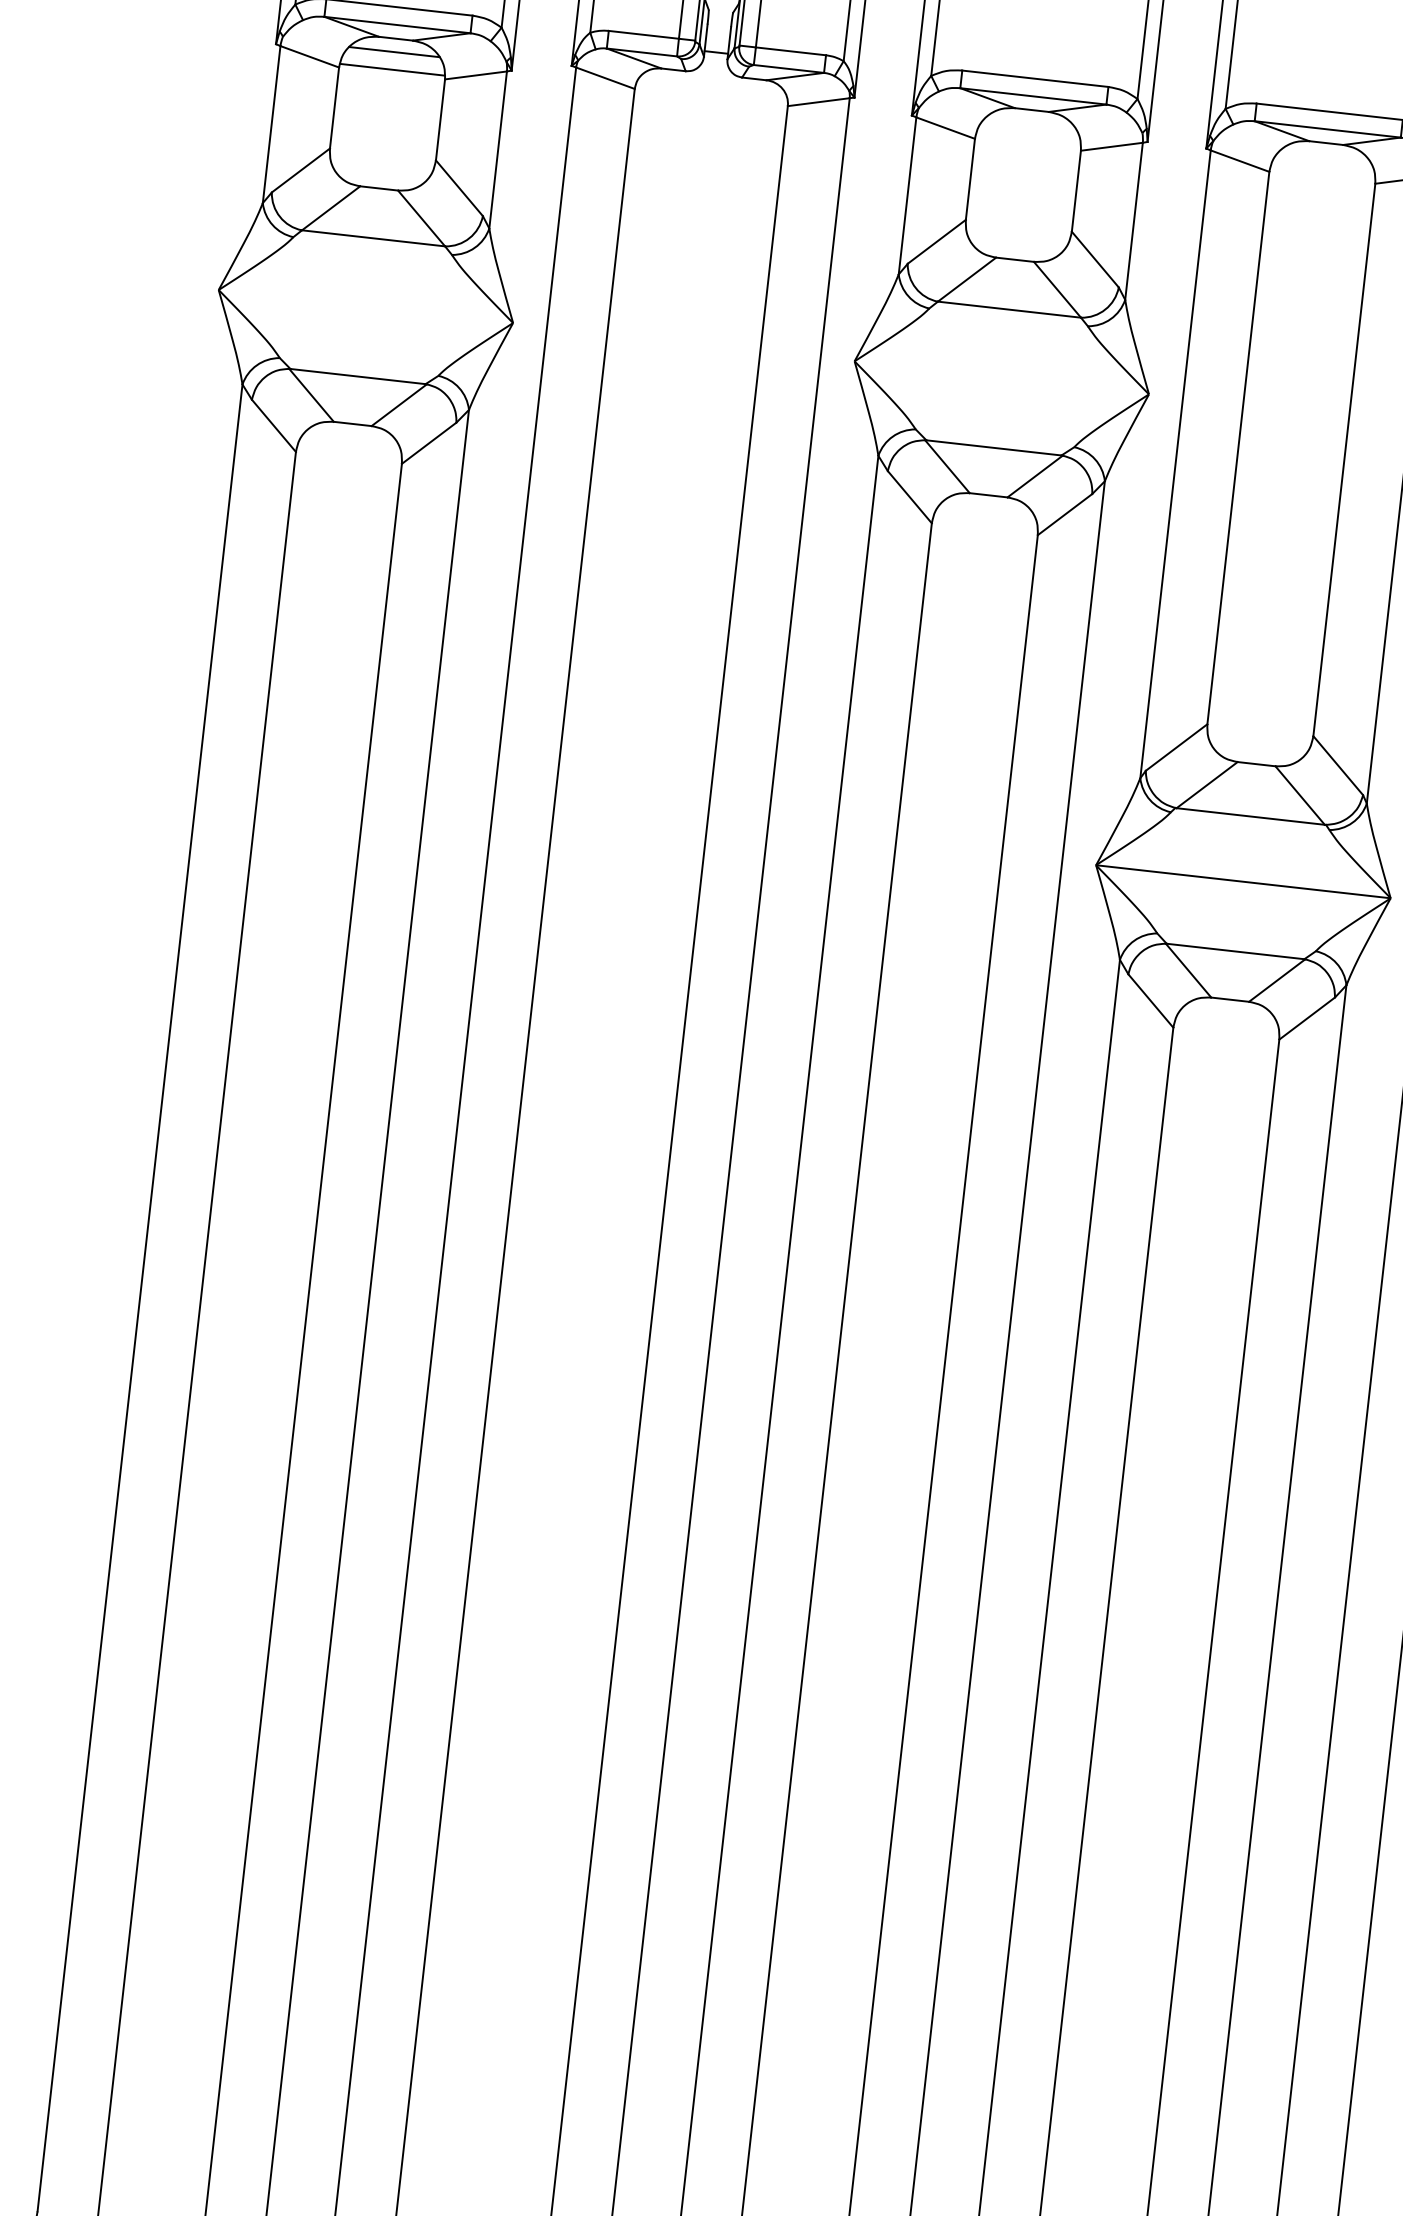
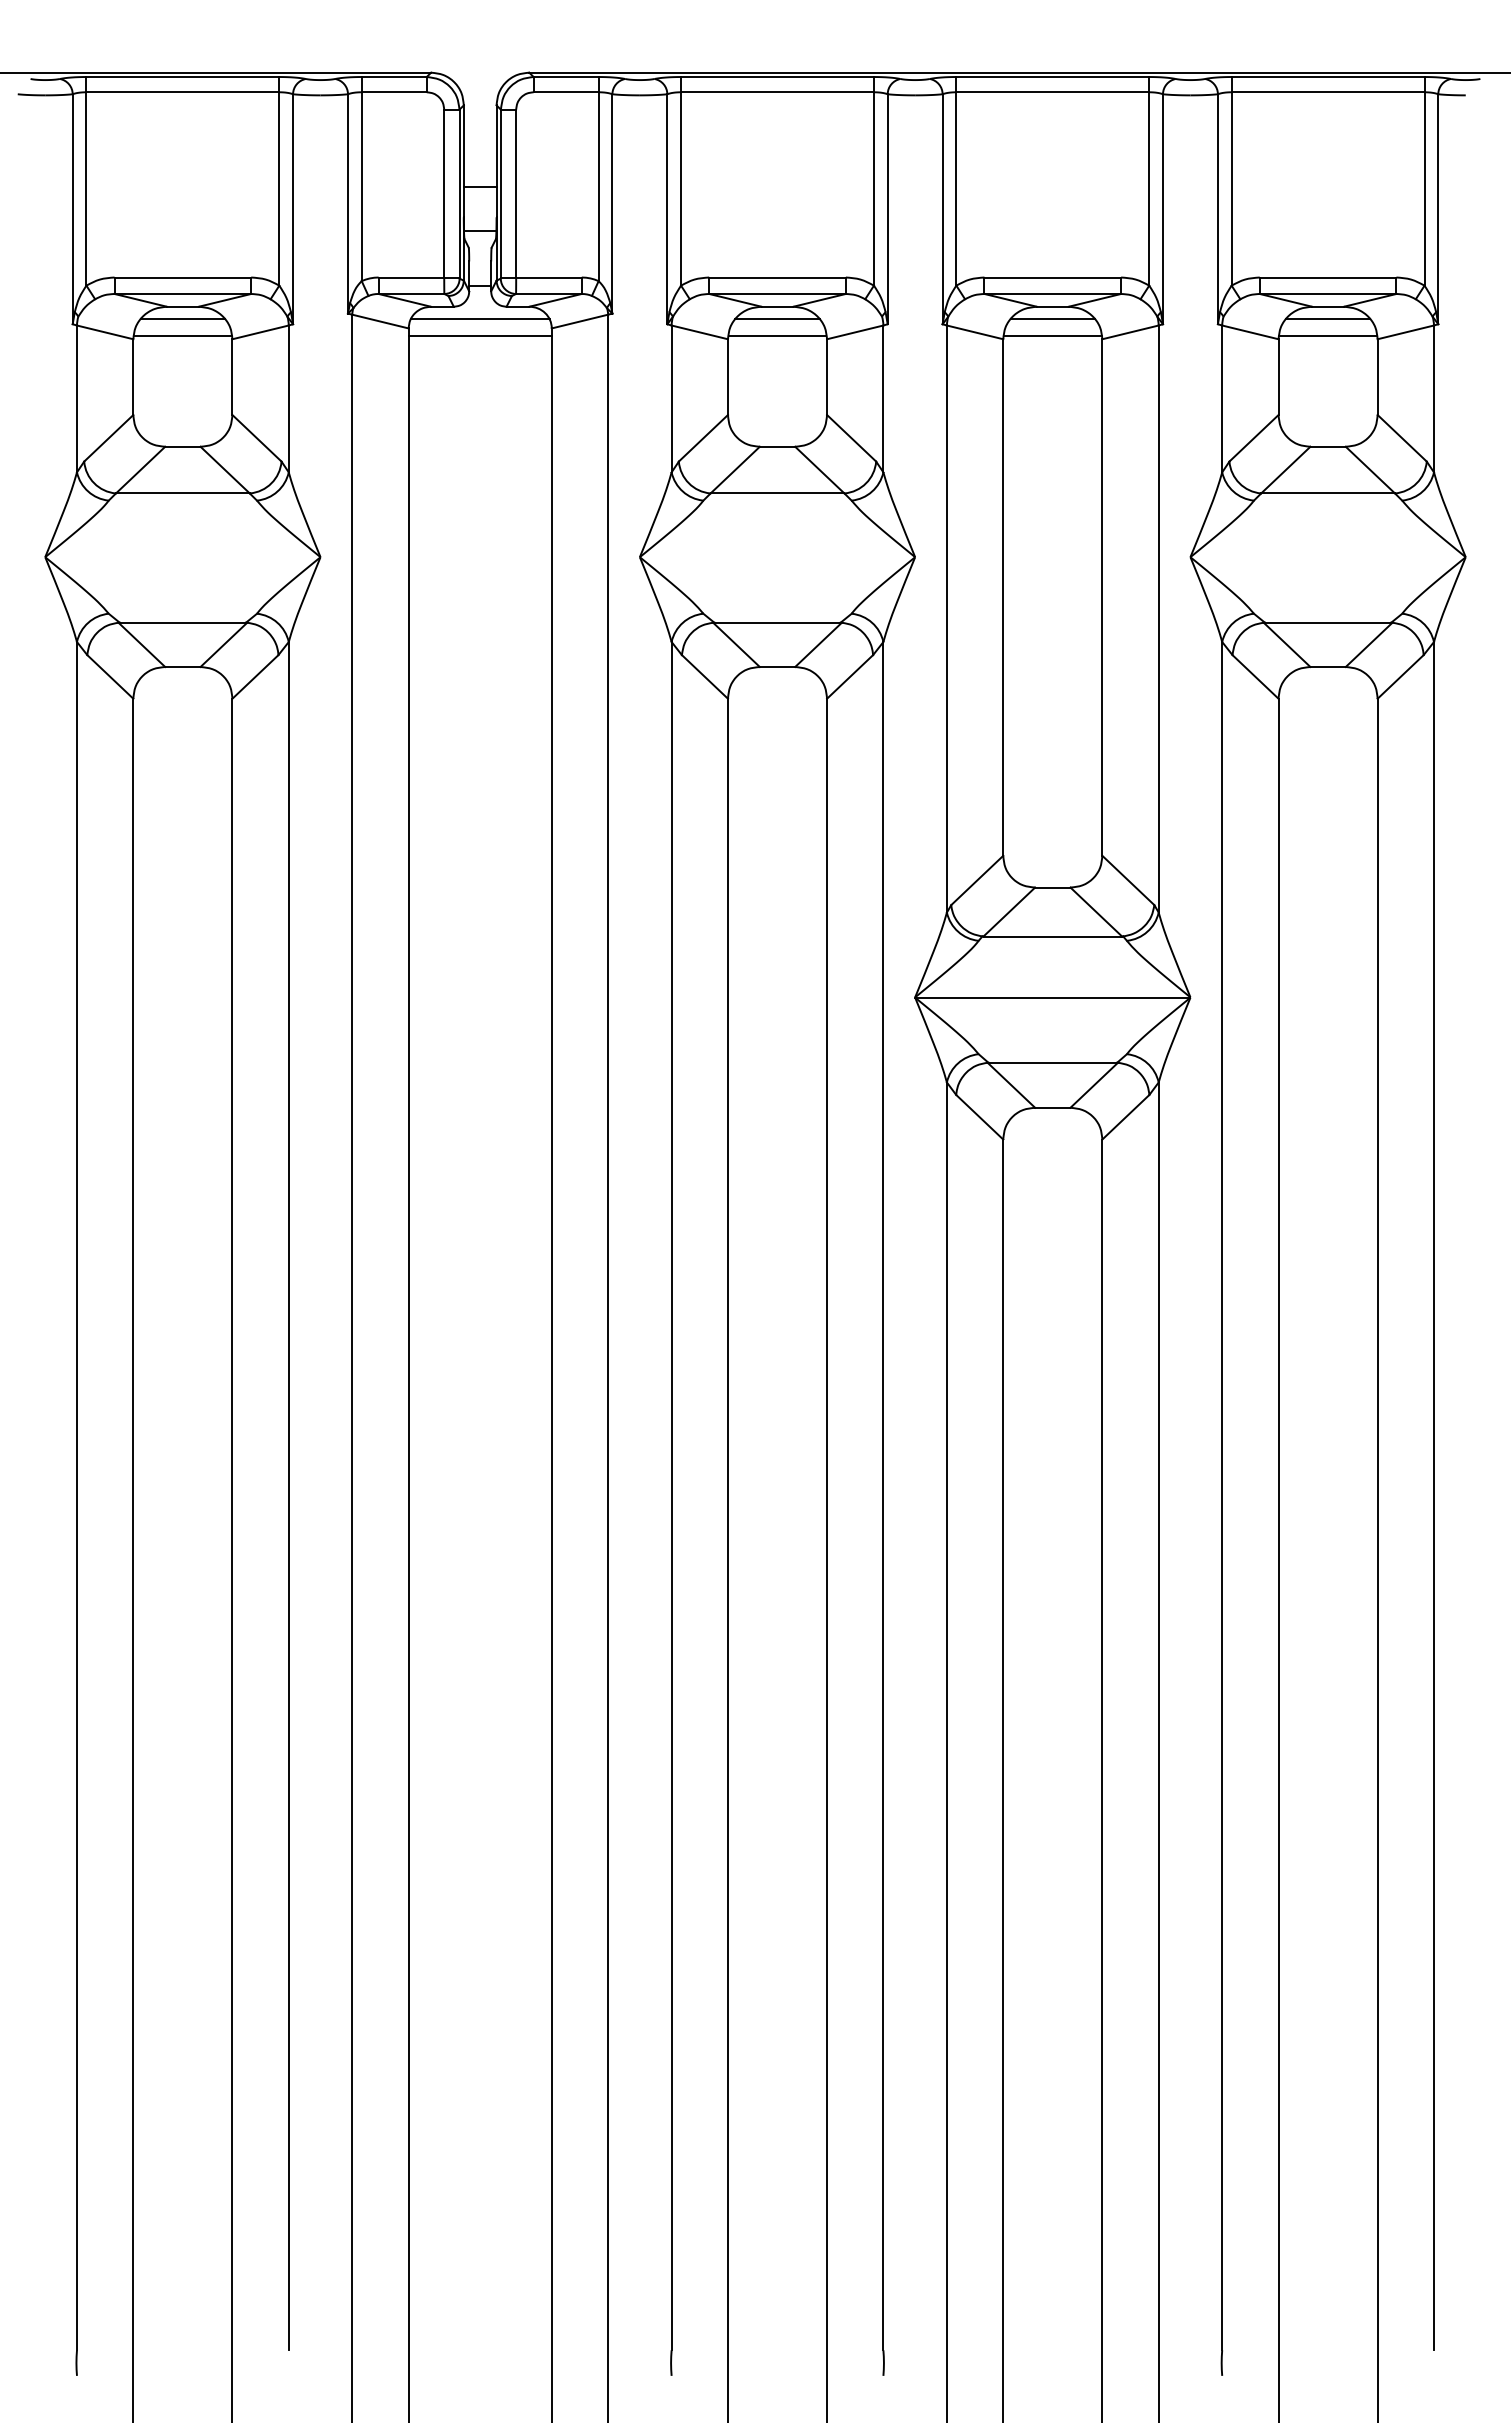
line: (711, 87) -> (479, 319), added
line: (709, 105) -> (479, 335), added
line: (1030, 123) -> (777, 319), added
line: (1028, 140) -> (777, 335), added
line: (1324, 156) -> (1052, 319), added
line: (1322, 173) -> (1052, 335), added

